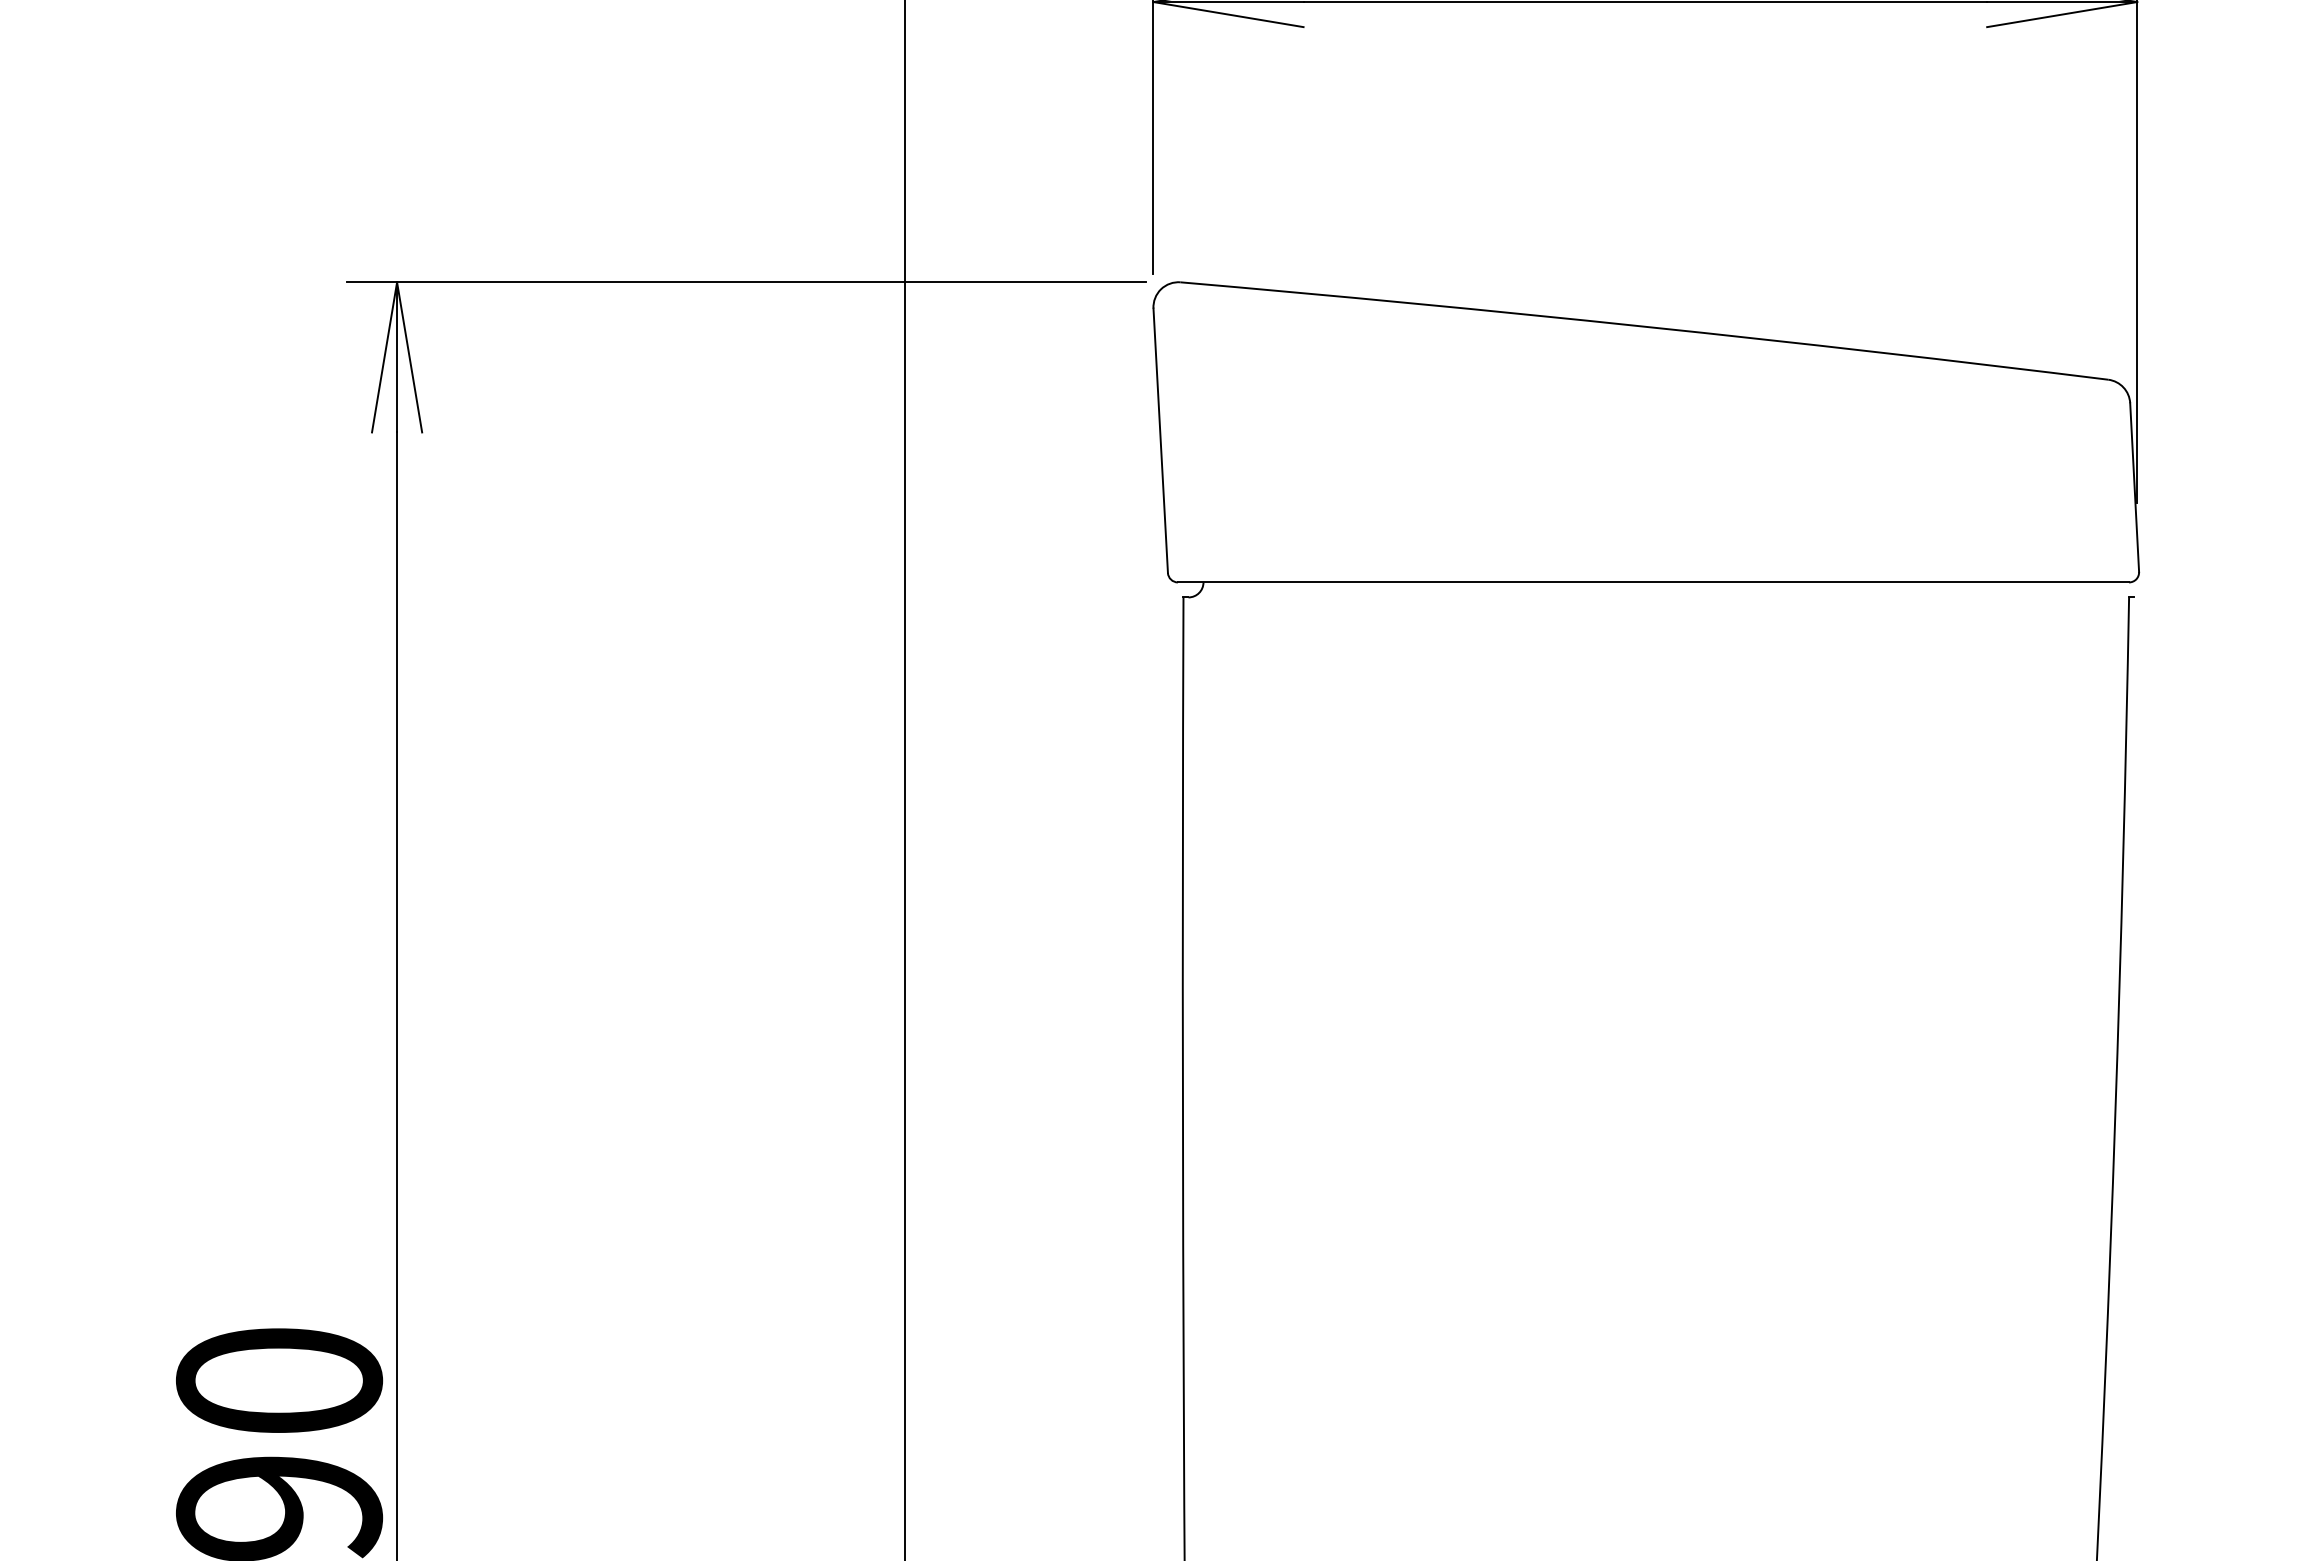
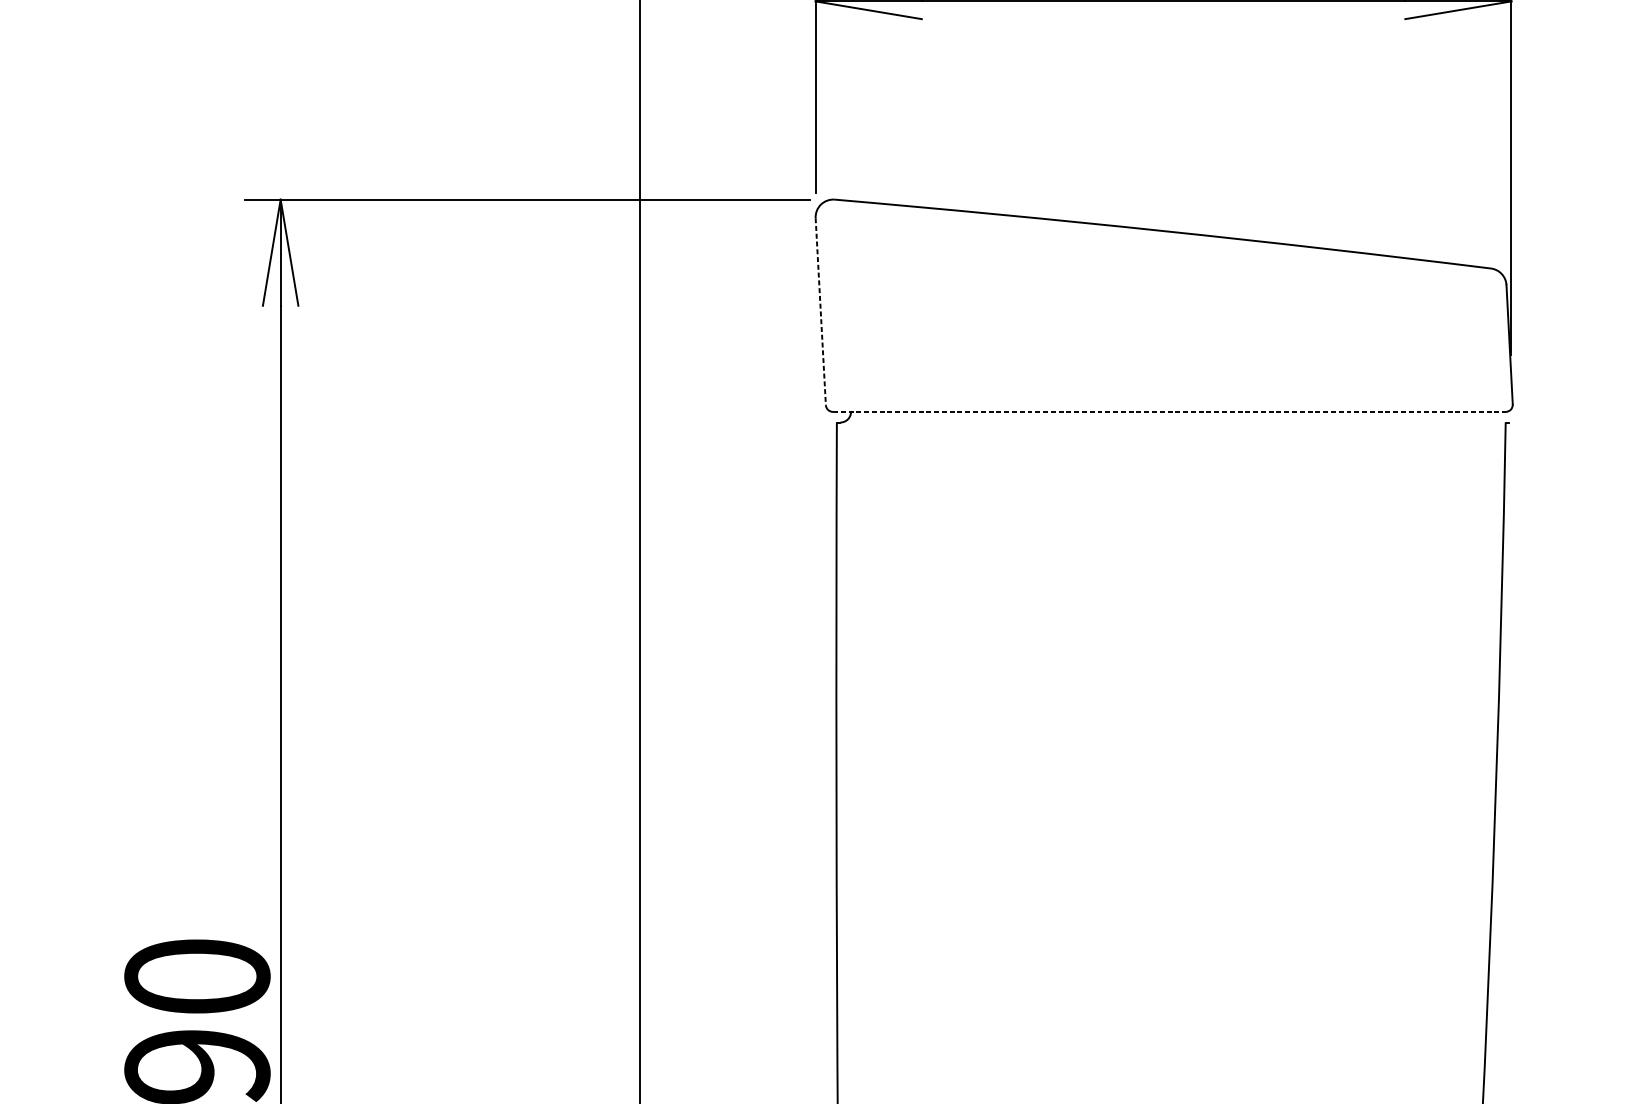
line: (1160, 441) -> (820, 312), solid -> dashed
line: (1653, 582) -> (1169, 411), solid -> dashed

